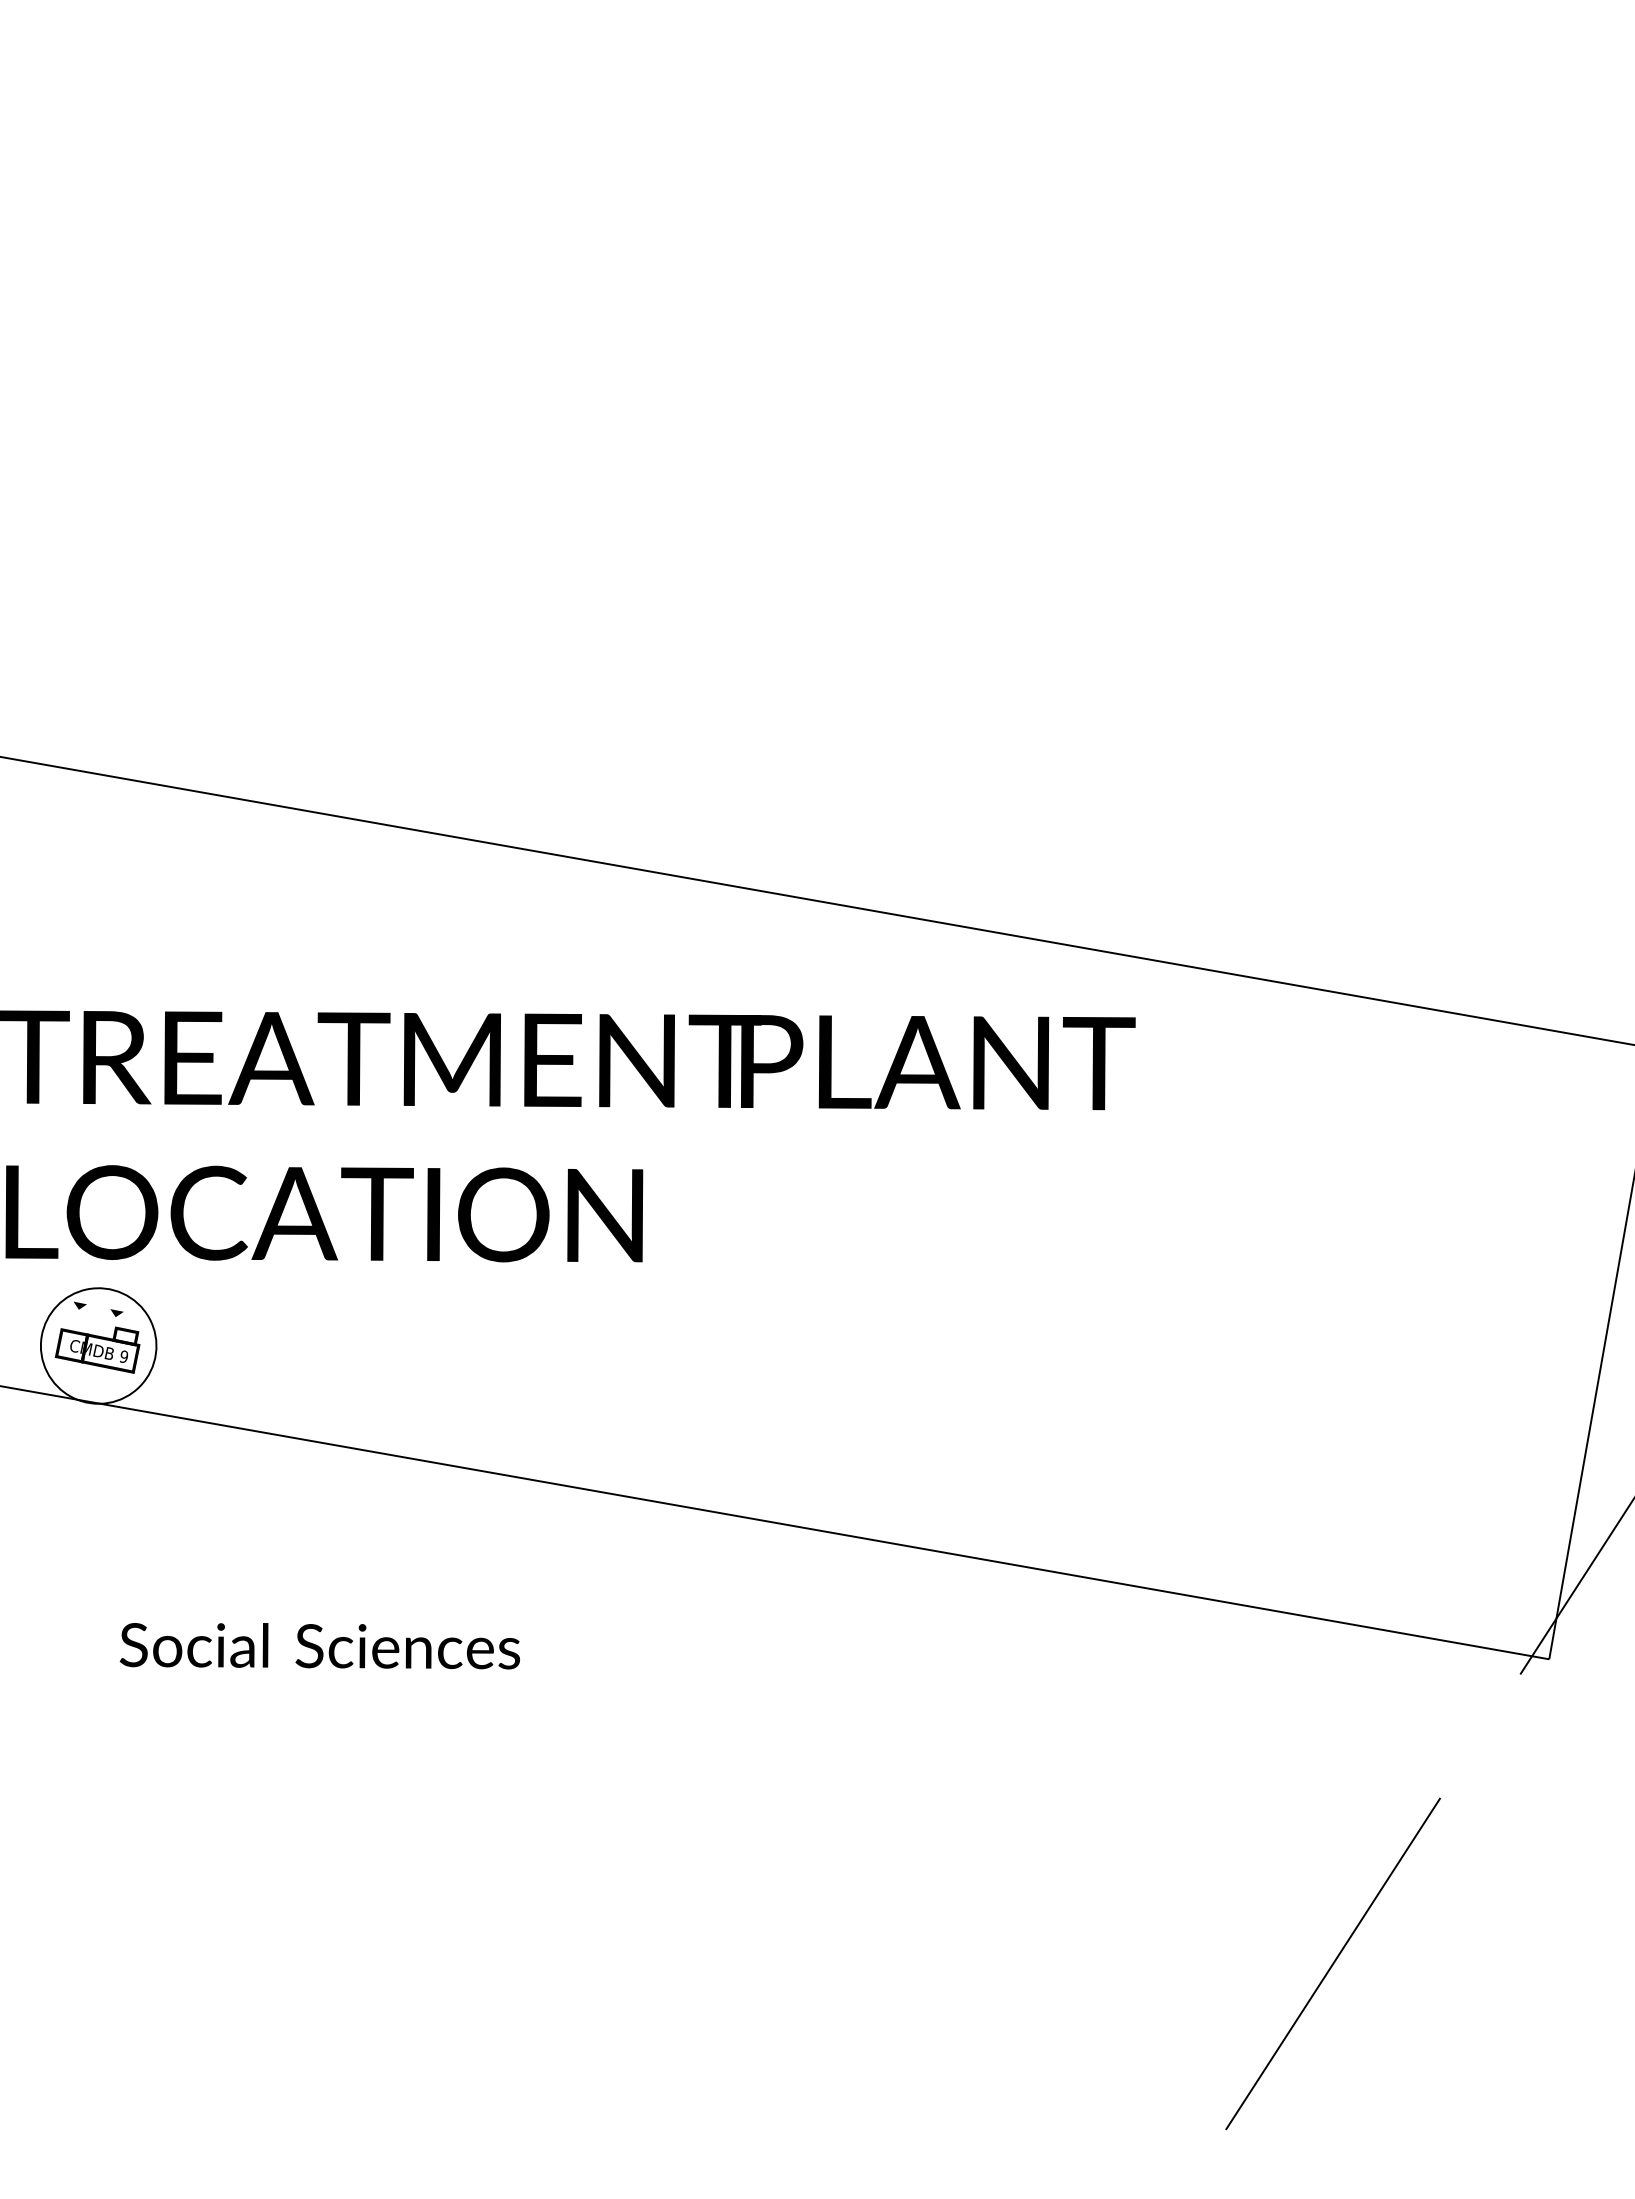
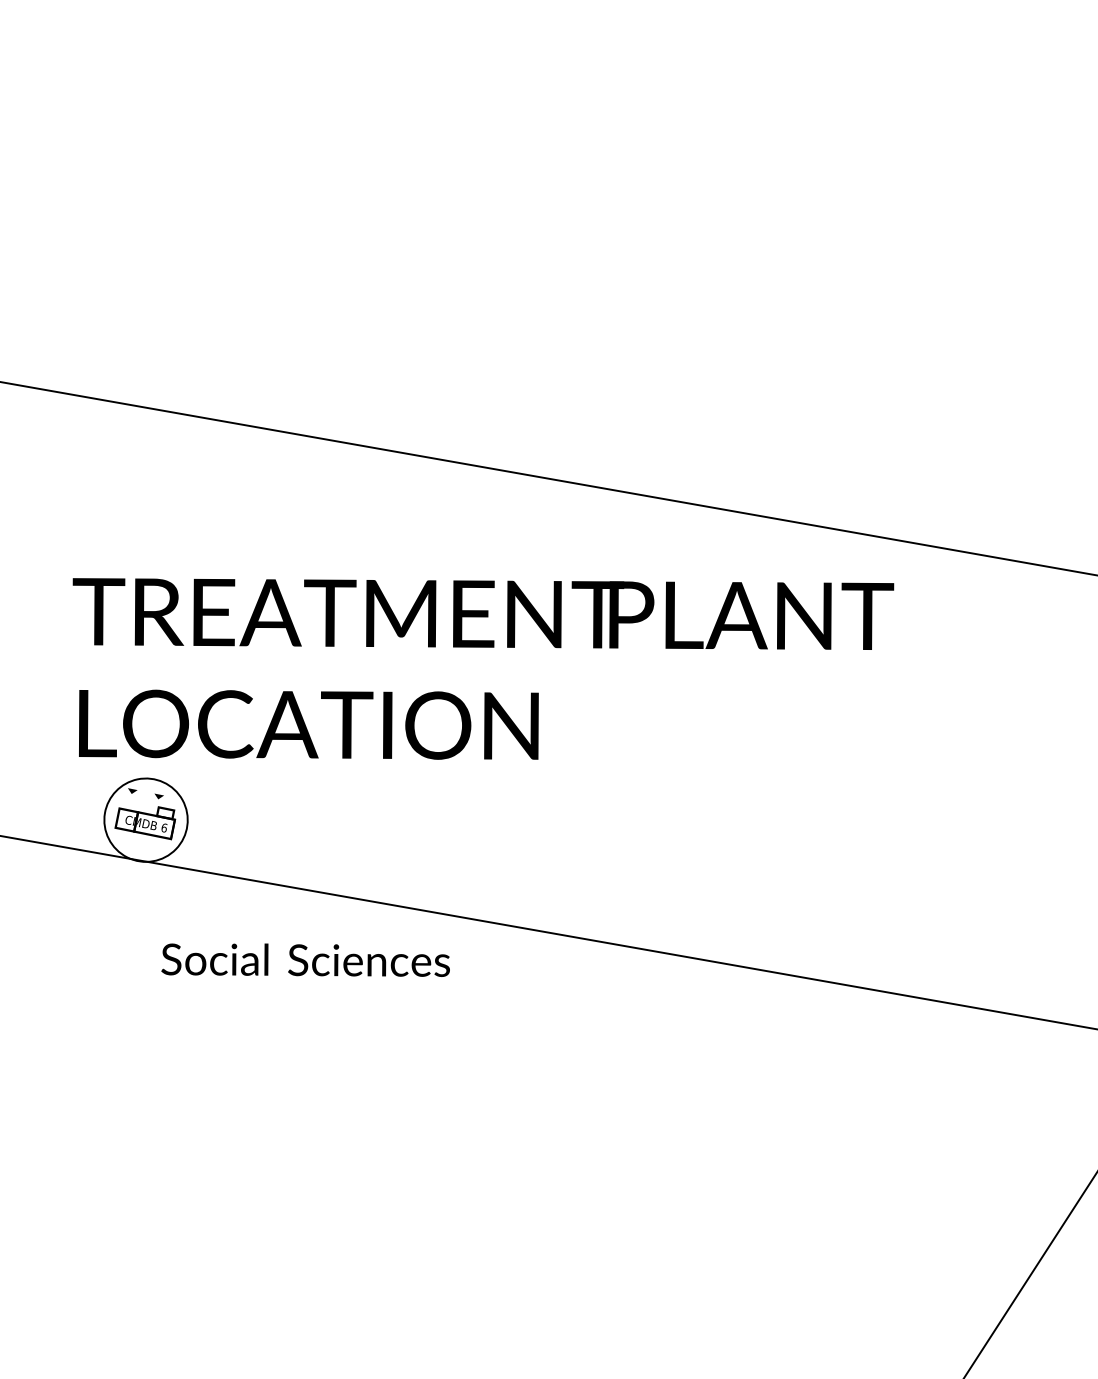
text: (123, 1356) -> (163, 827), 9 -> 6
text: (319, 1646) -> (305, 960), moved

